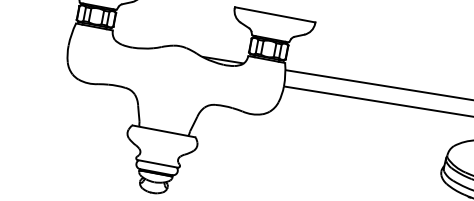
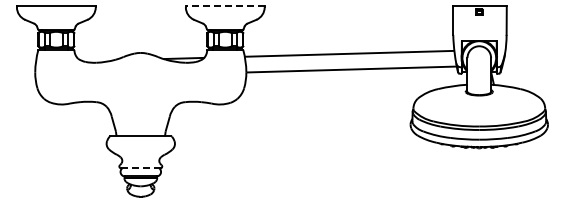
line: (274, 14) -> (224, 6), solid -> dashed
line: (157, 163) -> (140, 168), solid -> dashed

